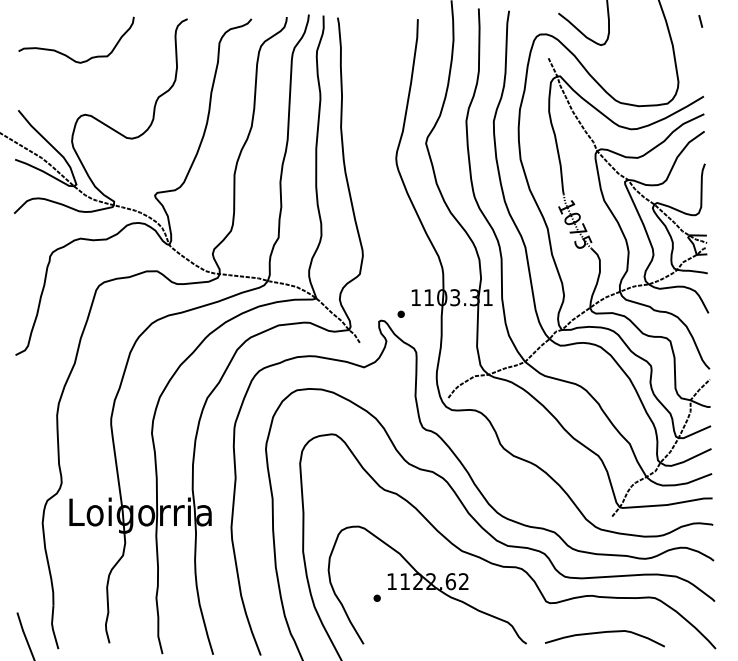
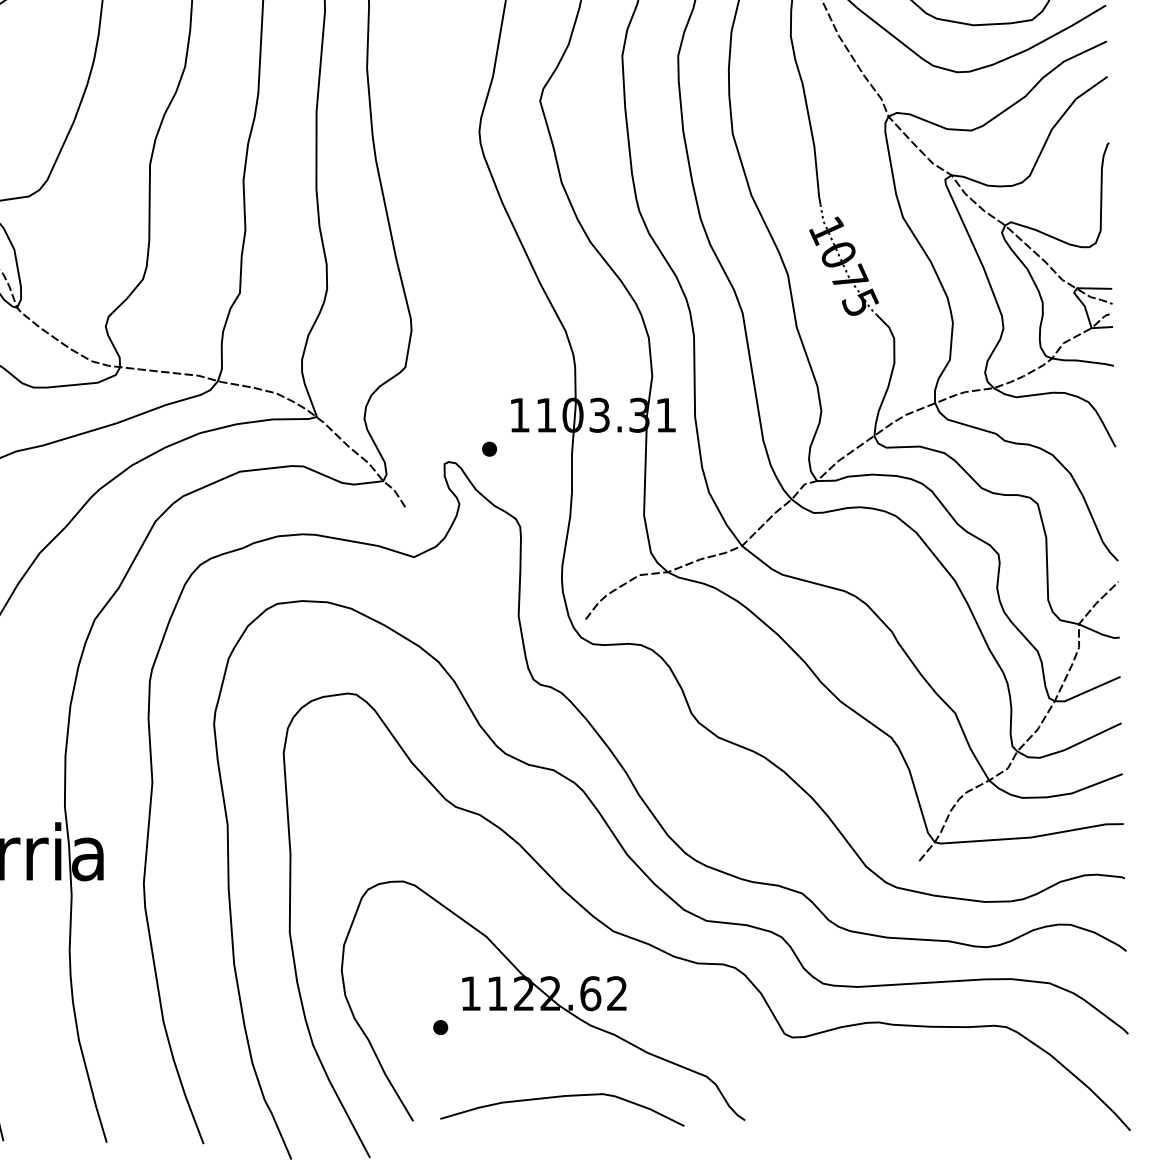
curve: (603, 633) -> (559, 1099), moved

